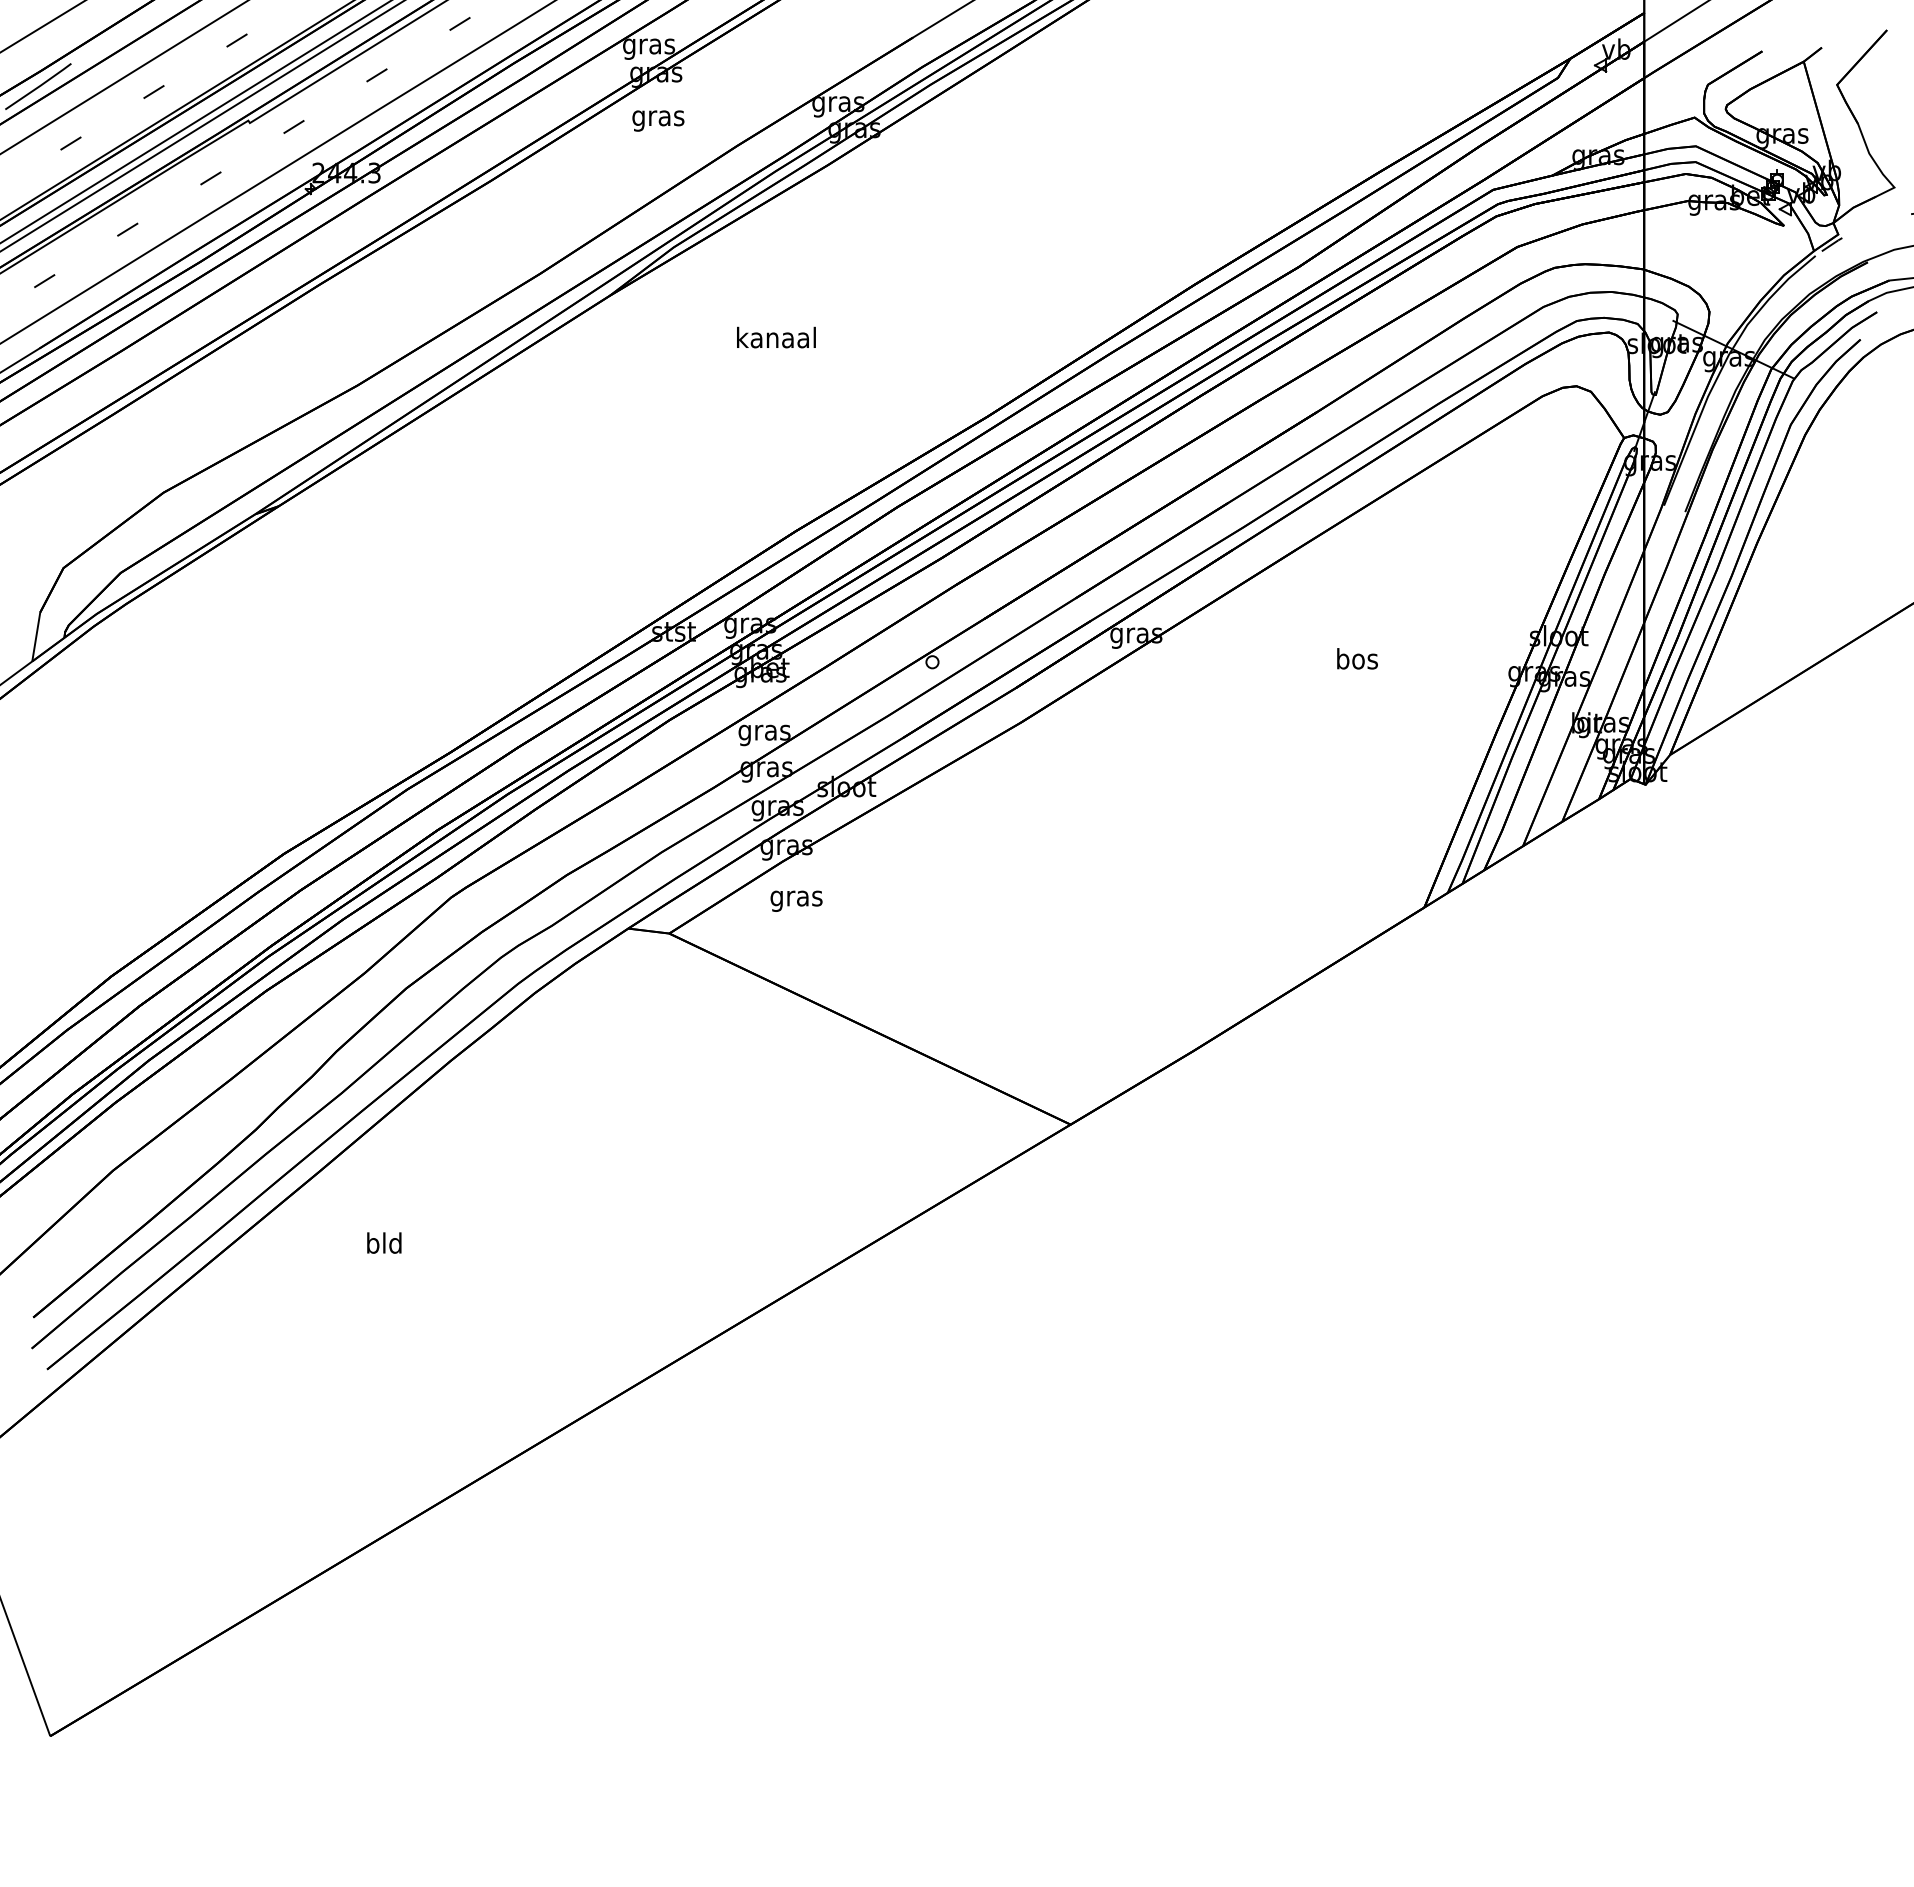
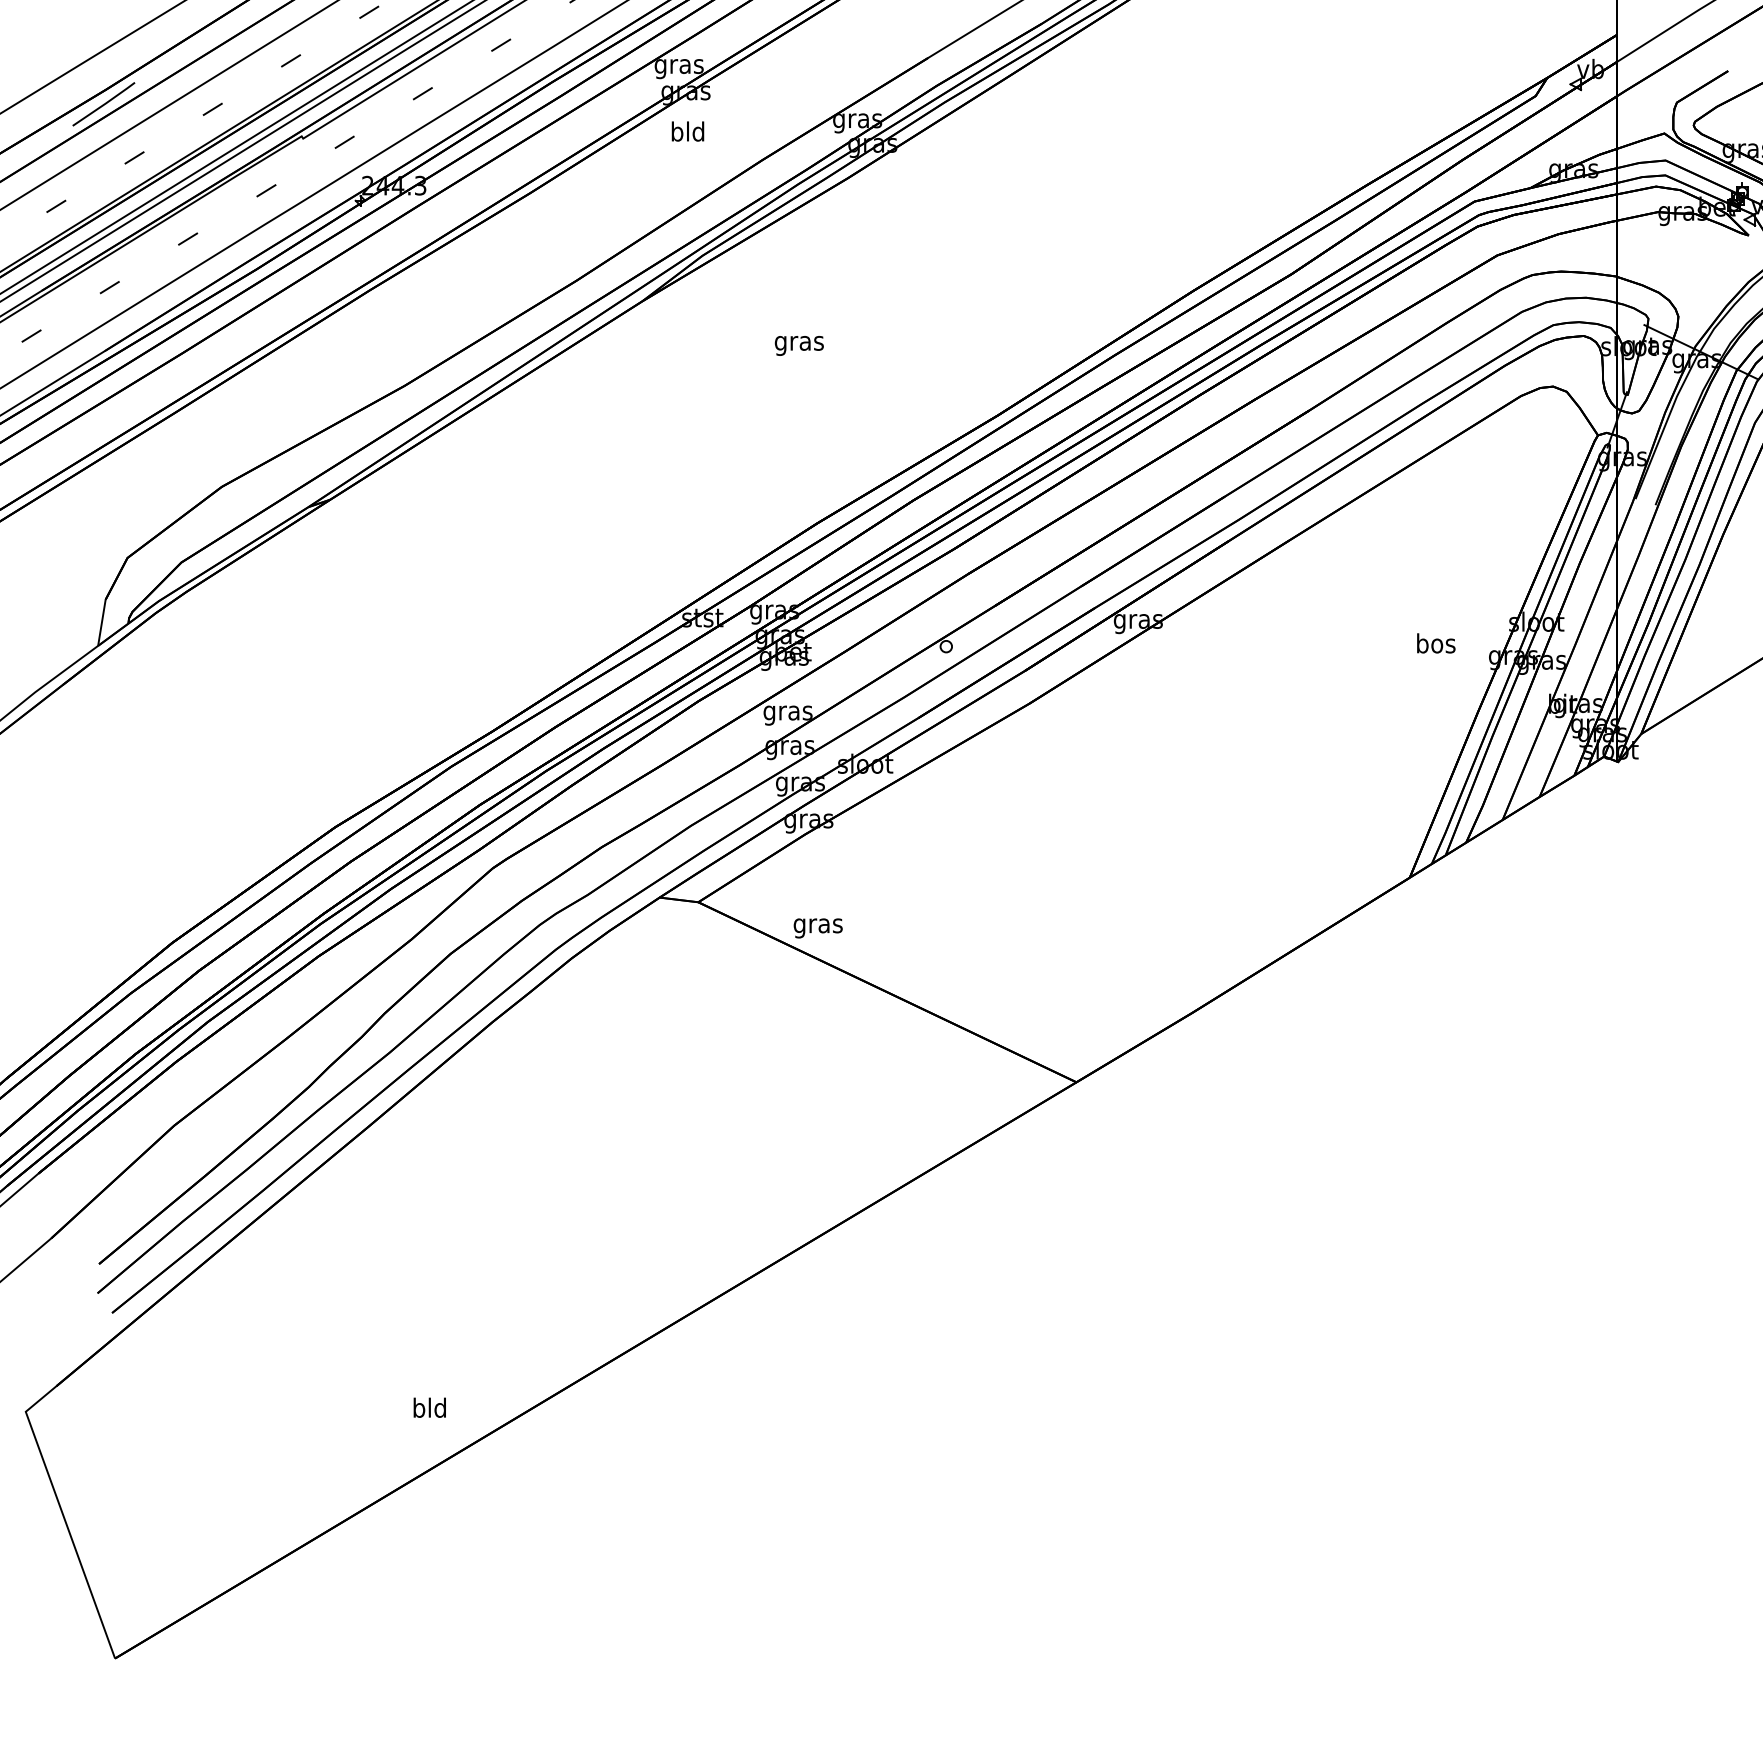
text: (658, 117) -> (688, 133), gras -> bld
text: (776, 339) -> (799, 342), kanaal -> gras
text: (1357, 658) -> (1436, 643), moved
text: (796, 900) -> (818, 927), moved
text: (384, 1242) -> (429, 1407), moved

